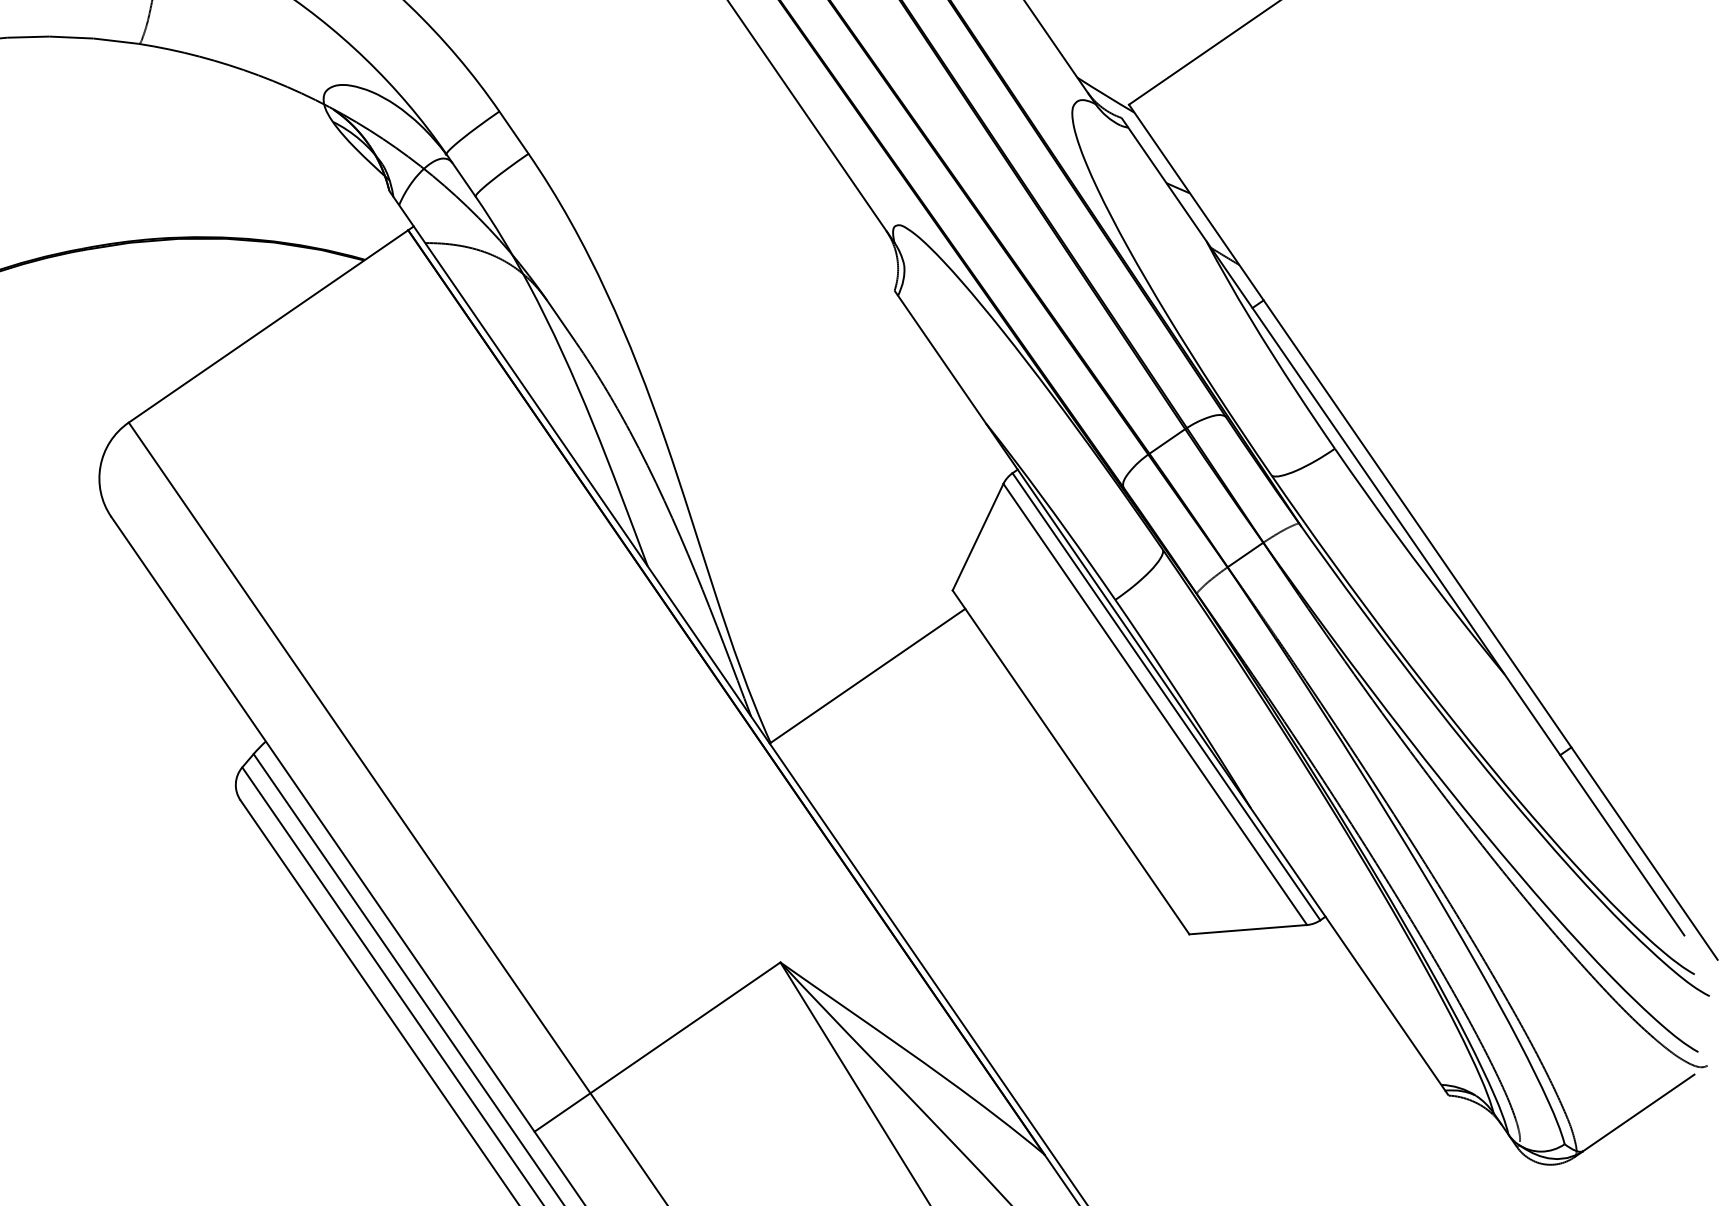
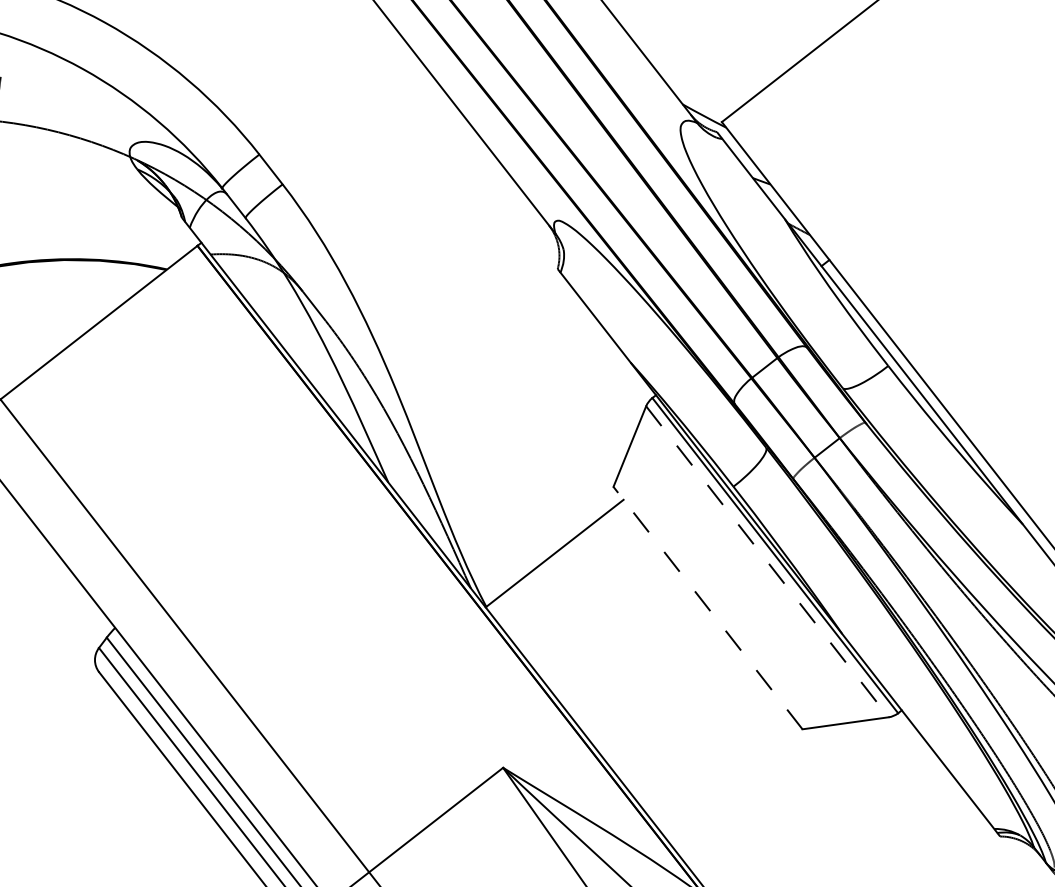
line: (1155, 704) -> (767, 561), solid -> dashed
line: (1071, 762) -> (708, 608), solid -> dashed

